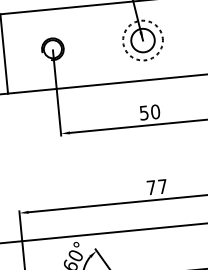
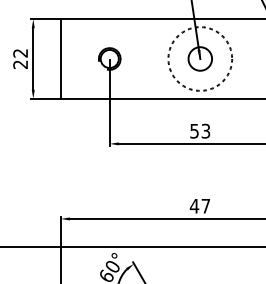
circle: (143, 40) -> (200, 58), size x1.6
text: (155, 111) -> (205, 130), 50 -> 53
text: (151, 187) -> (194, 206), 77 -> 47

